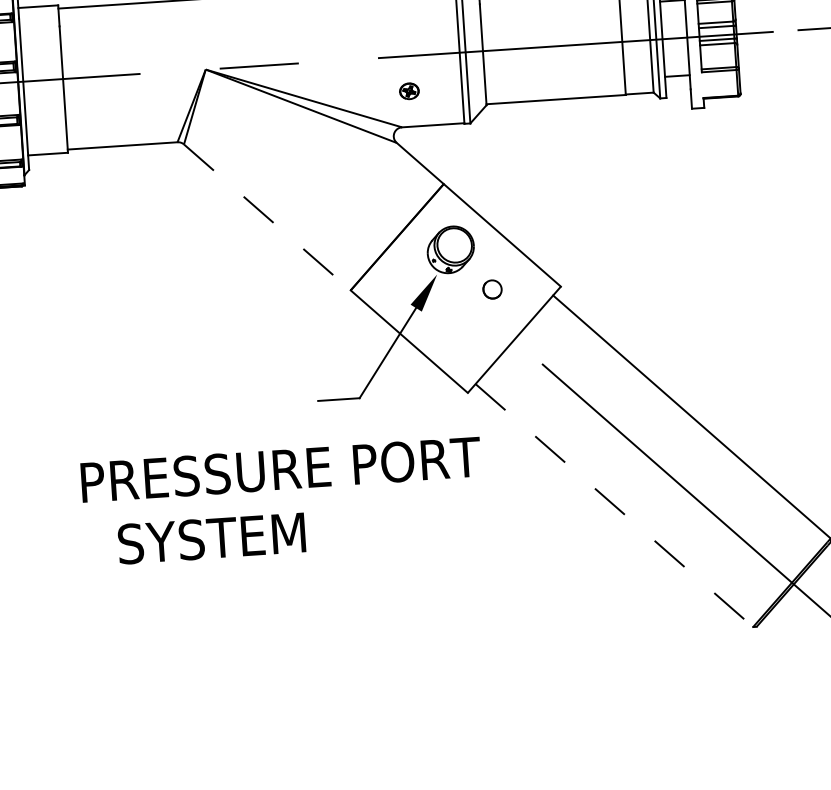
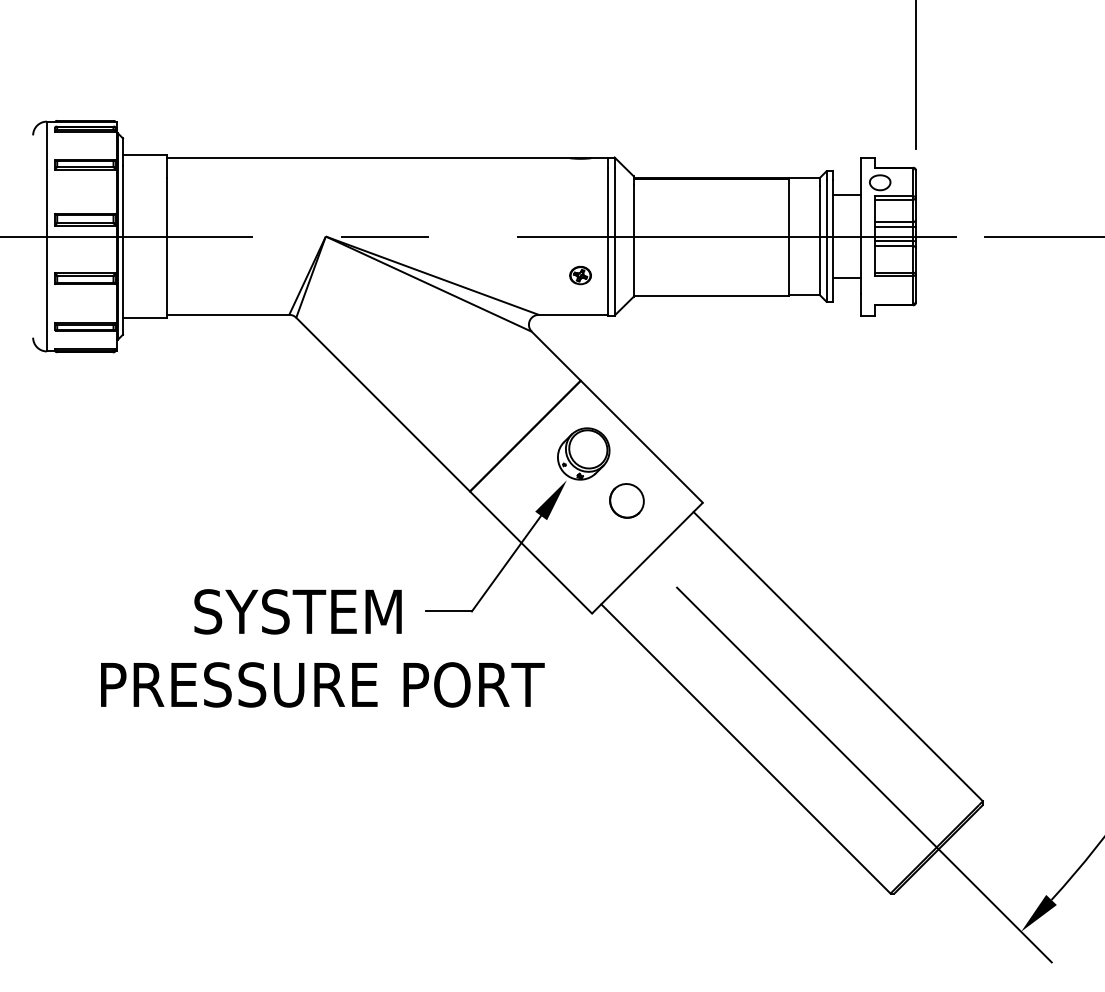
part: (409, 91) -> (580, 275), moved
line: (267, 217) -> (383, 404), dashed -> solid
part: (492, 289) -> (626, 500), size x1.67
text: (280, 469) -> (322, 684), moved
line: (613, 505) -> (745, 748), dashed -> solid
text: (211, 538) -> (297, 611), moved

